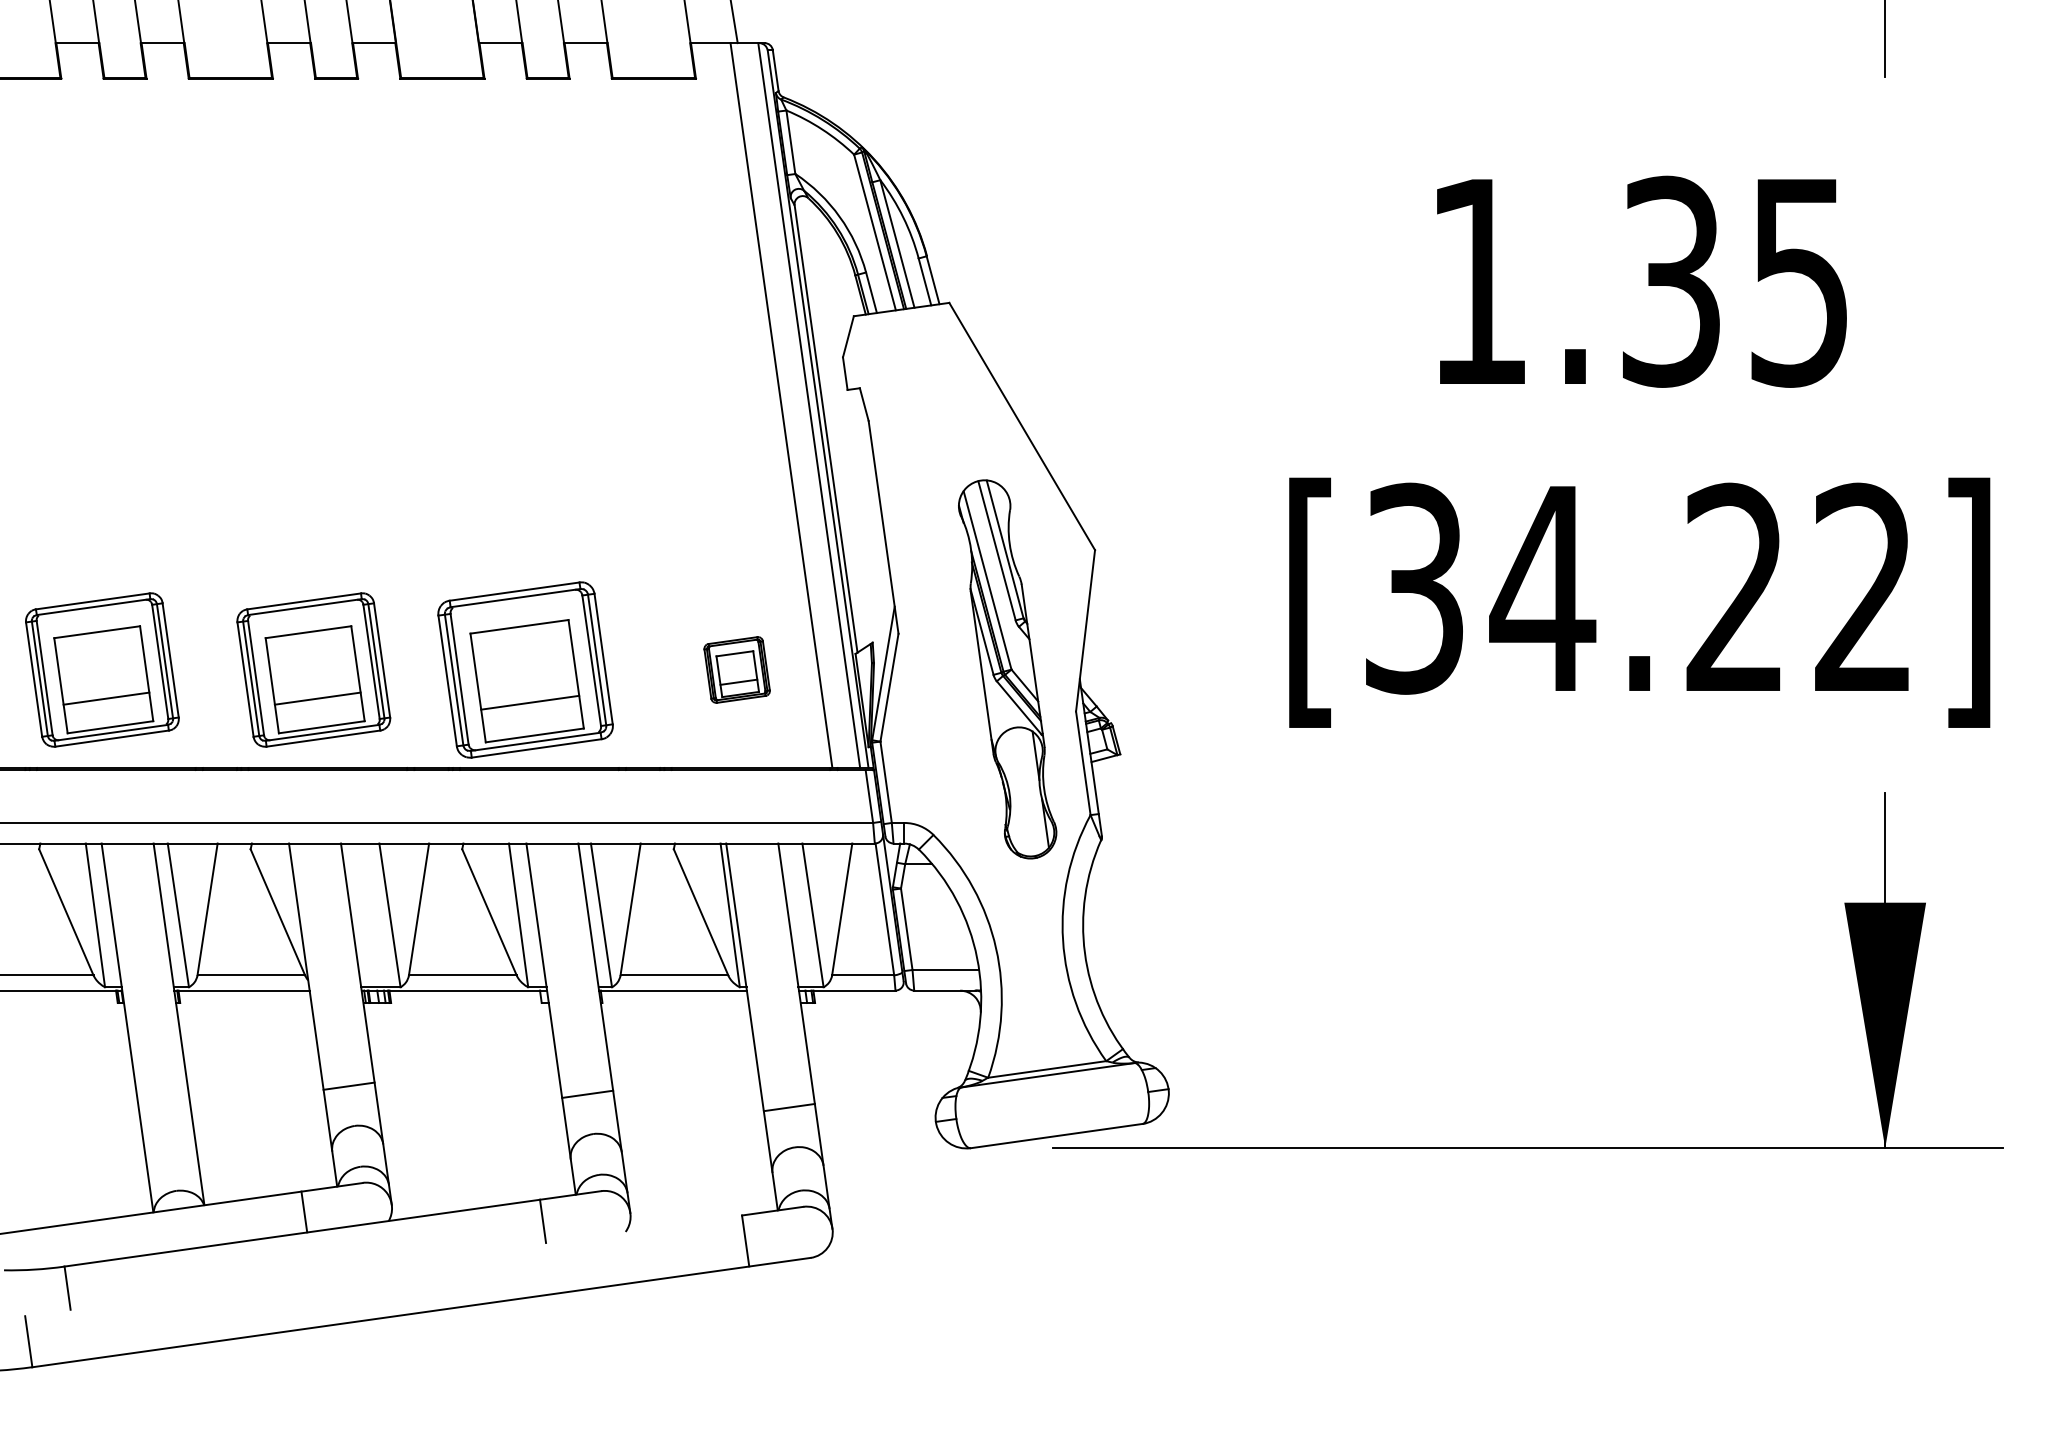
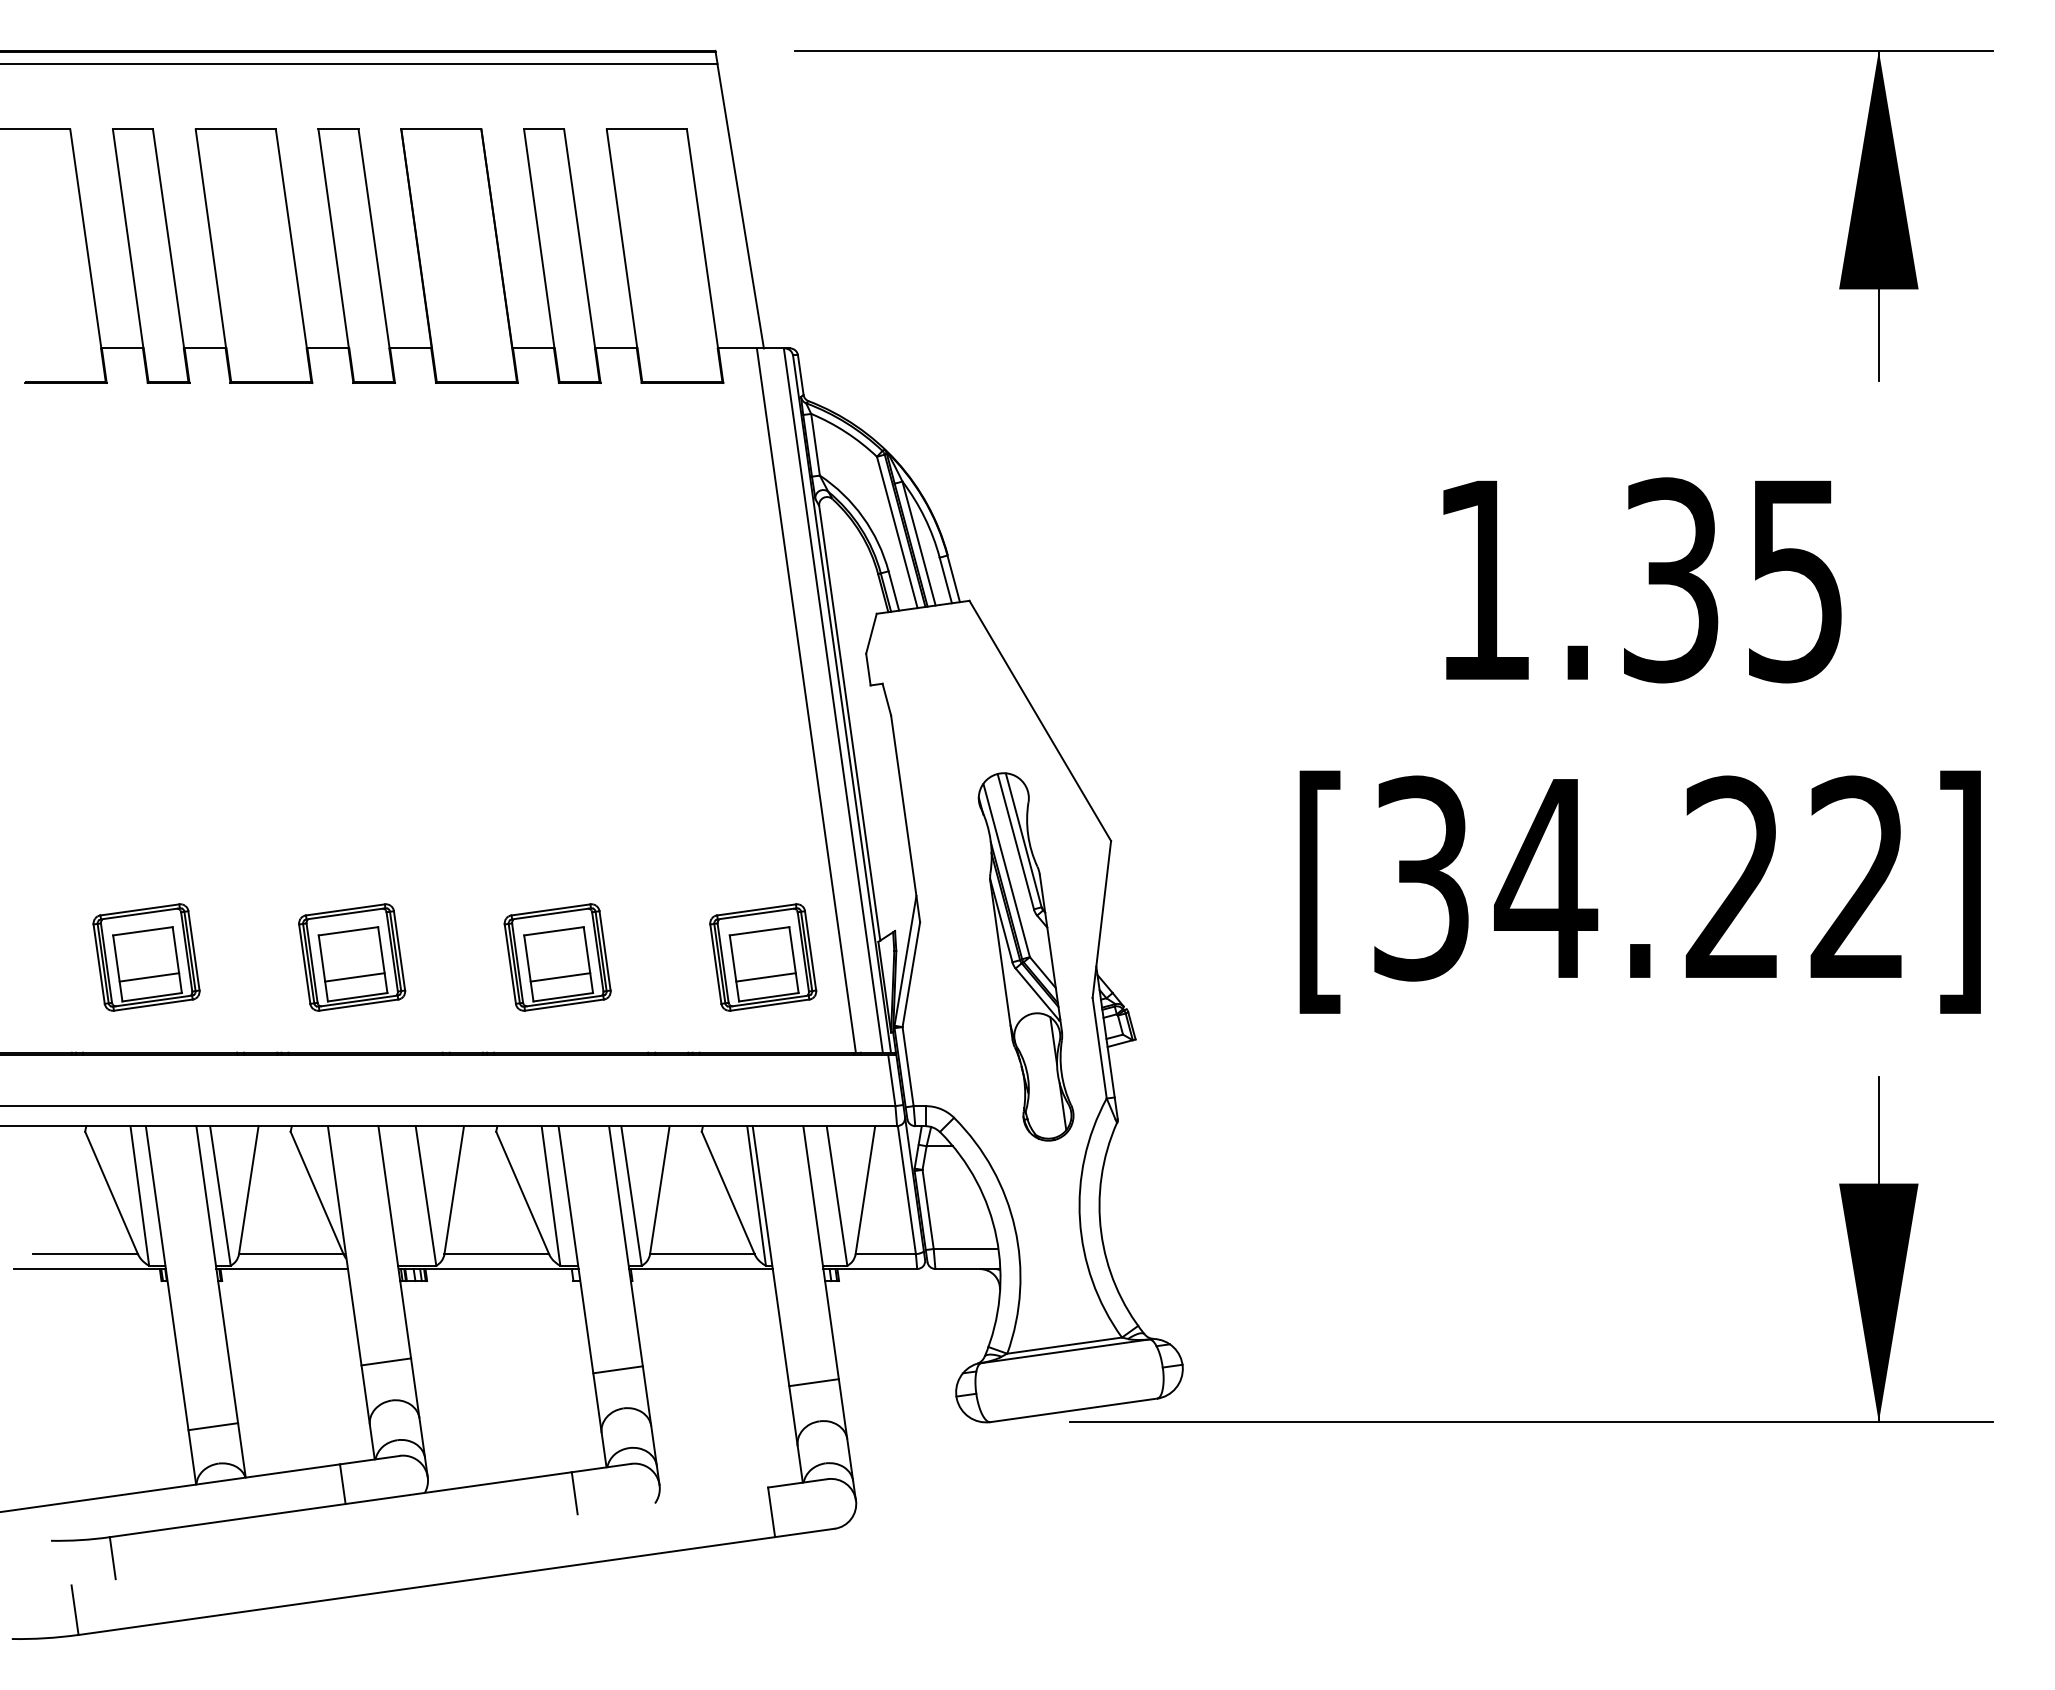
part: (102, 669) -> (146, 957), size x0.71
part: (314, 669) -> (352, 957), size x0.71
part: (525, 669) -> (557, 957), size x0.62
part: (737, 669) -> (763, 957), size x1.67
line: (171, 1152) -> (213, 1426), added

